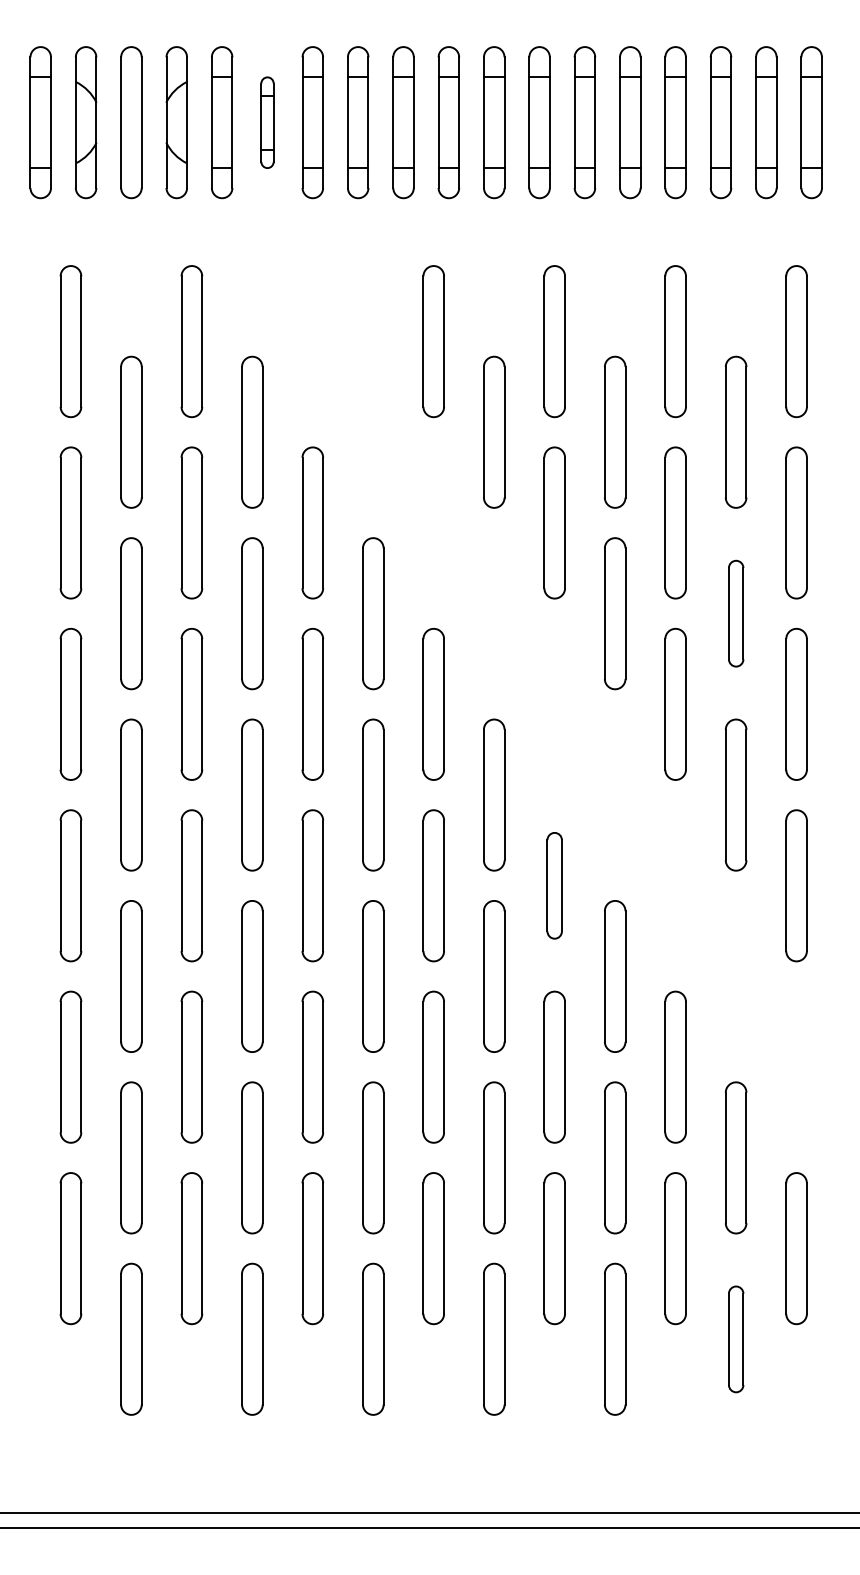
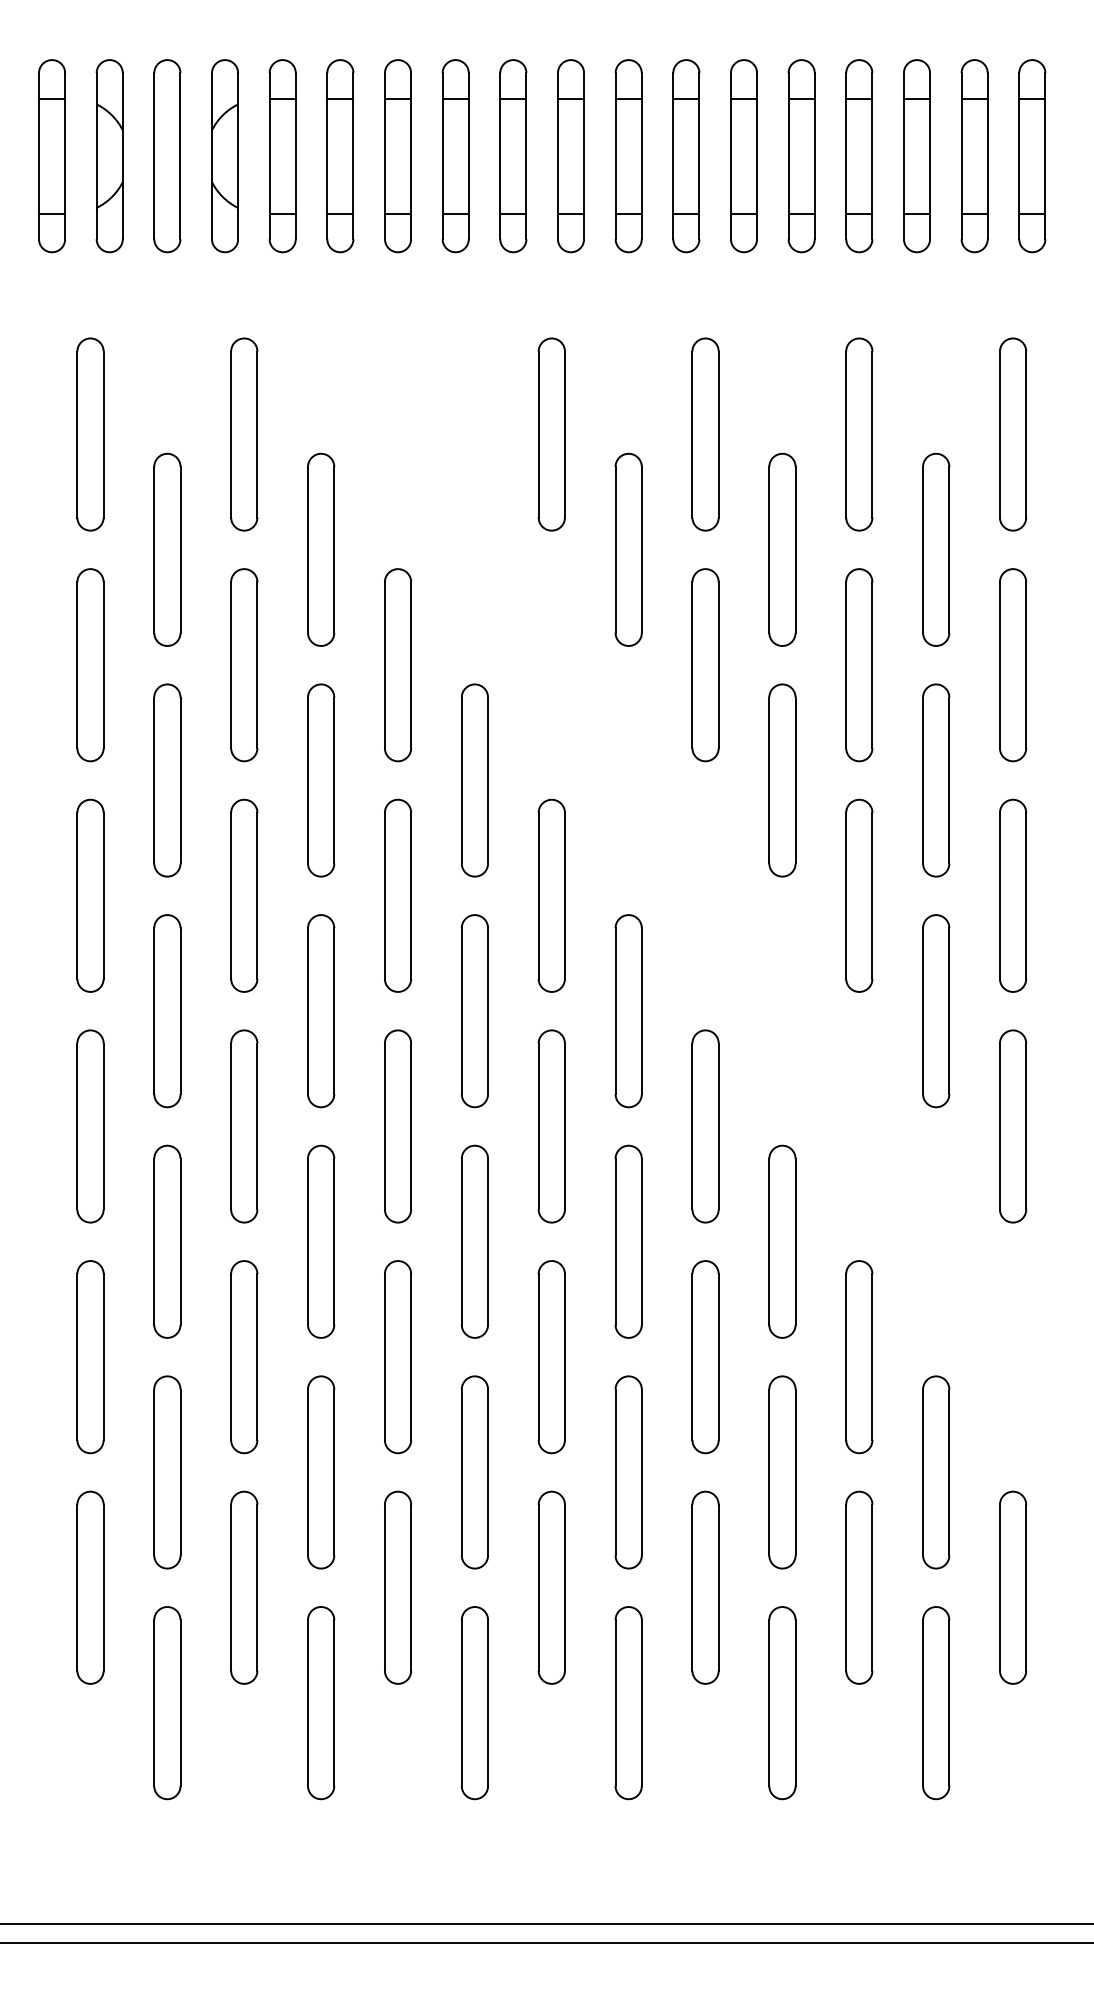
part: (267, 122) -> (340, 156), size x1.67
part: (736, 613) -> (936, 780), size x1.43
part: (554, 885) -> (705, 1126), size x1.43
part: (736, 1339) -> (936, 1703), size x1.43

